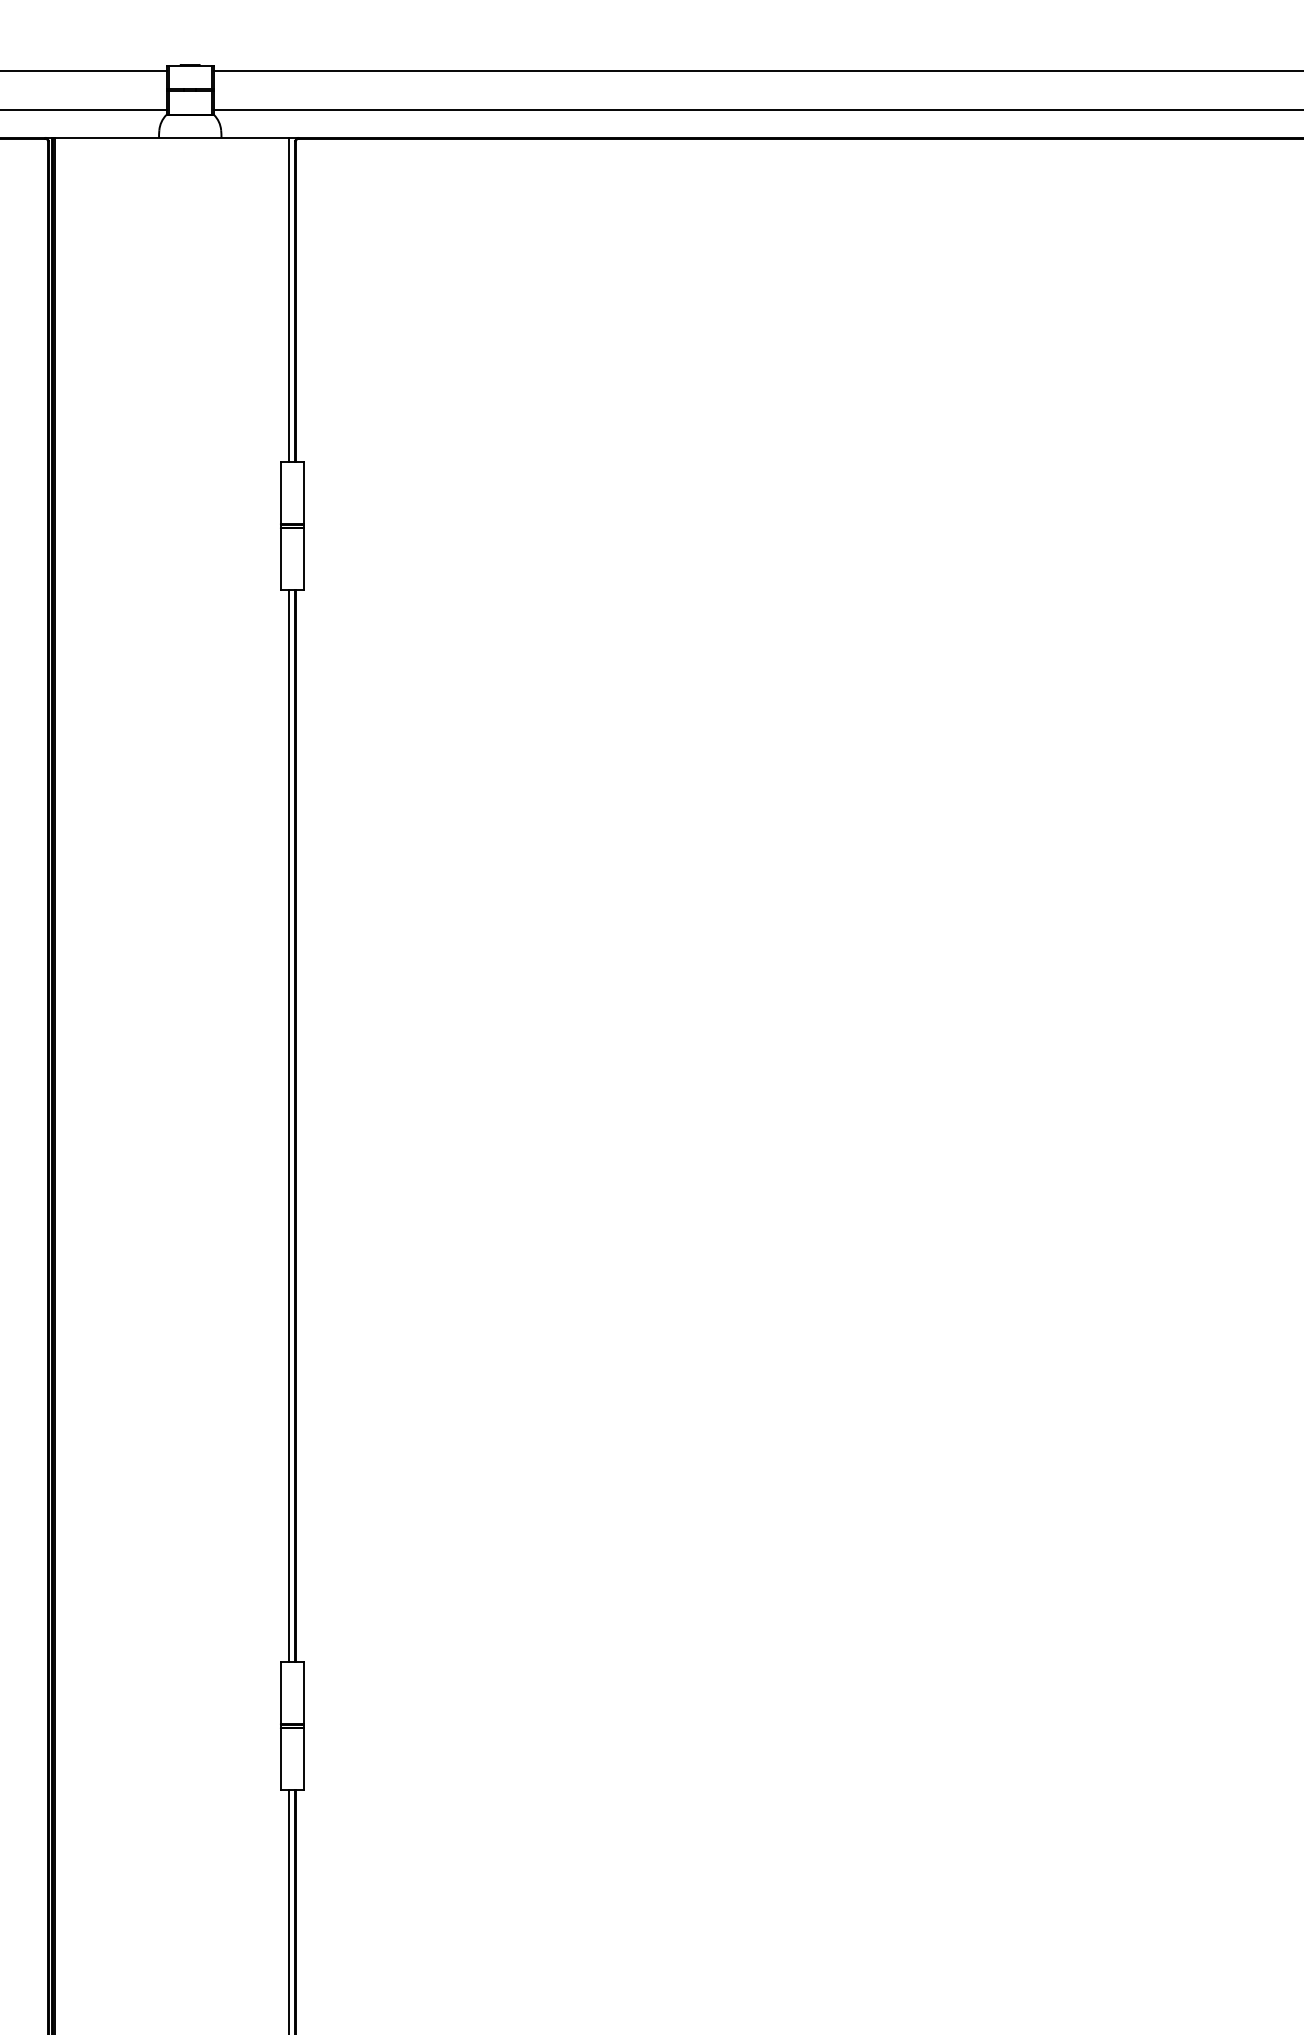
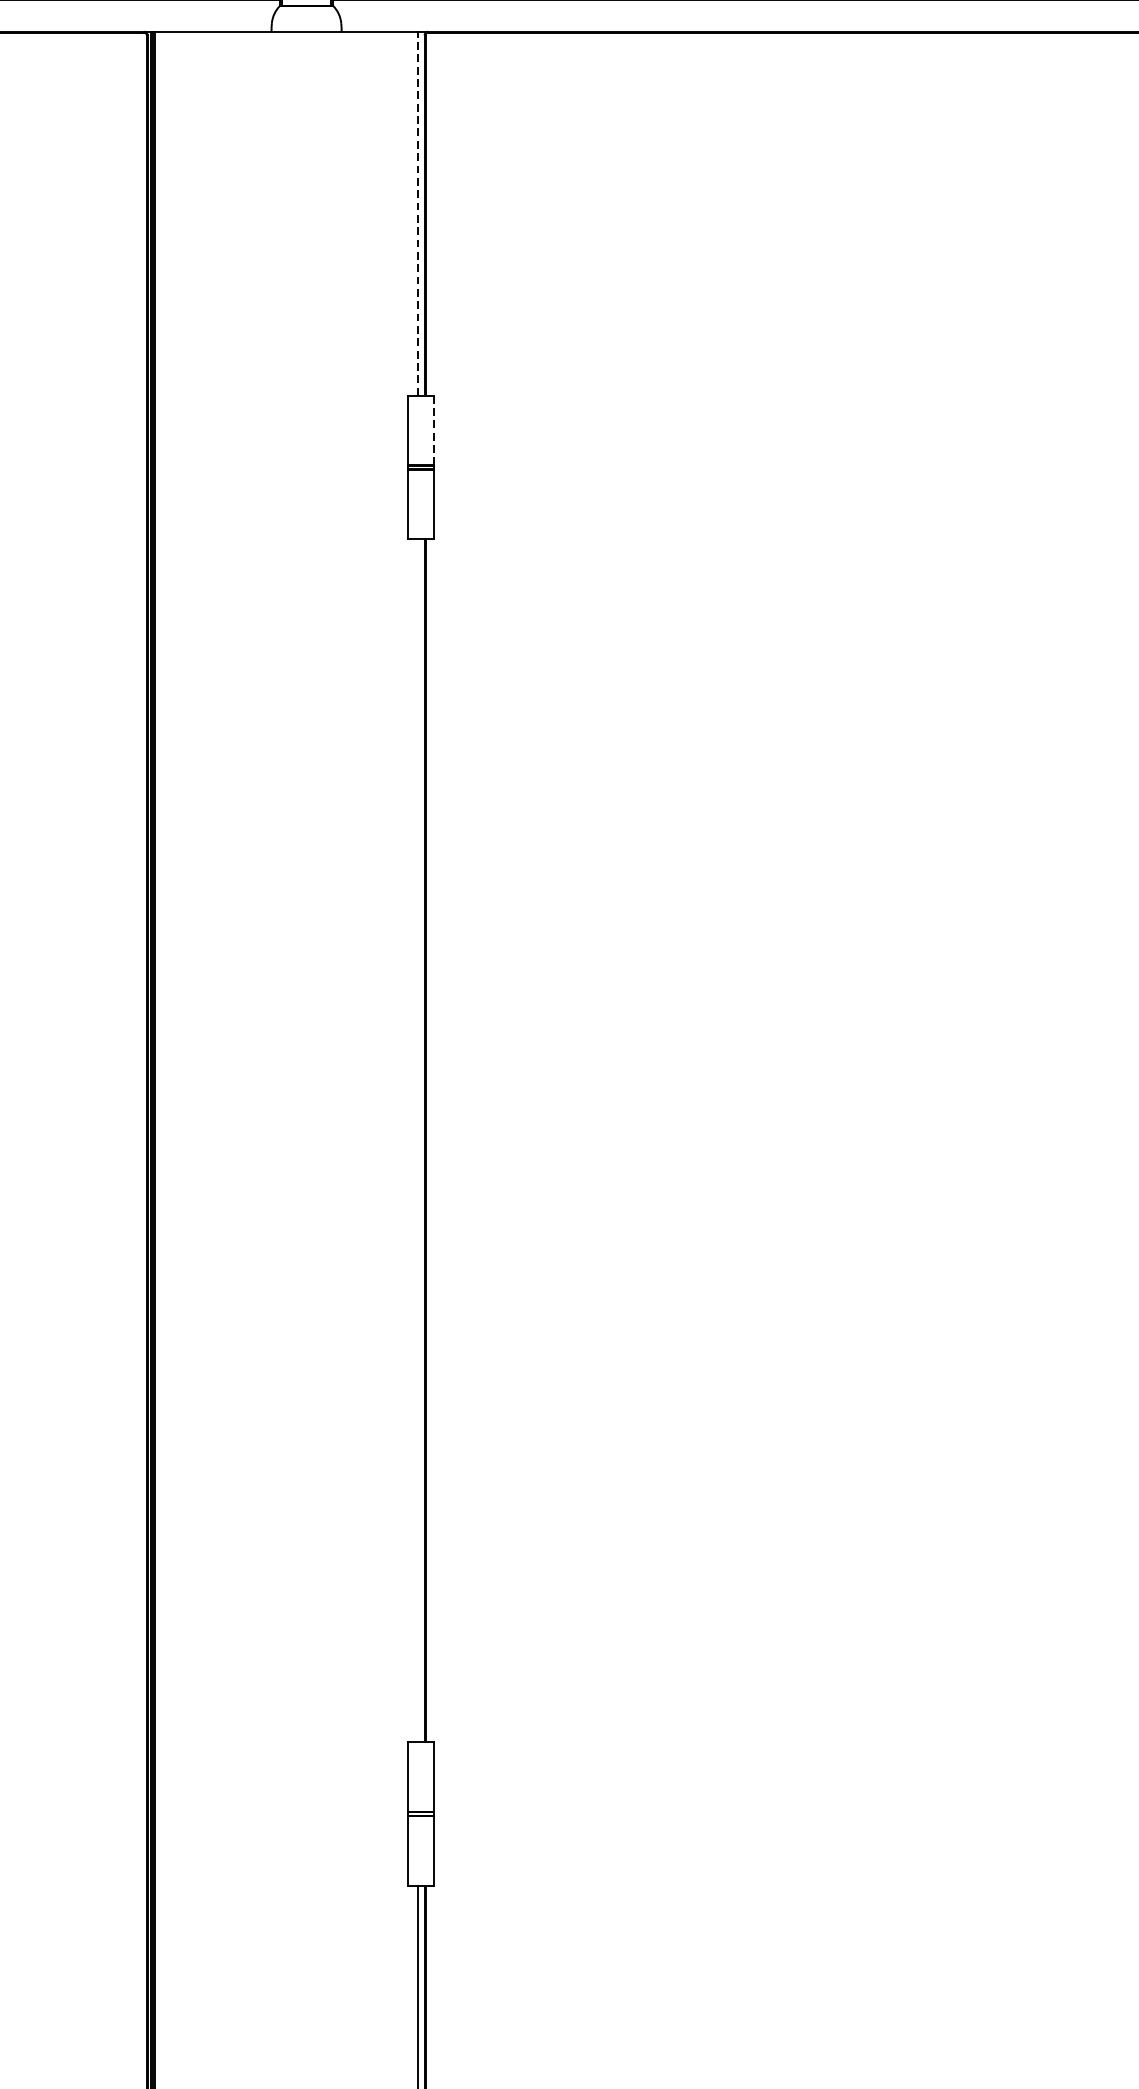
line: (289, 299) -> (417, 213), solid -> dashed
line: (304, 492) -> (434, 429), solid -> dashed
line: (289, 1126) -> (417, 1141), removed

